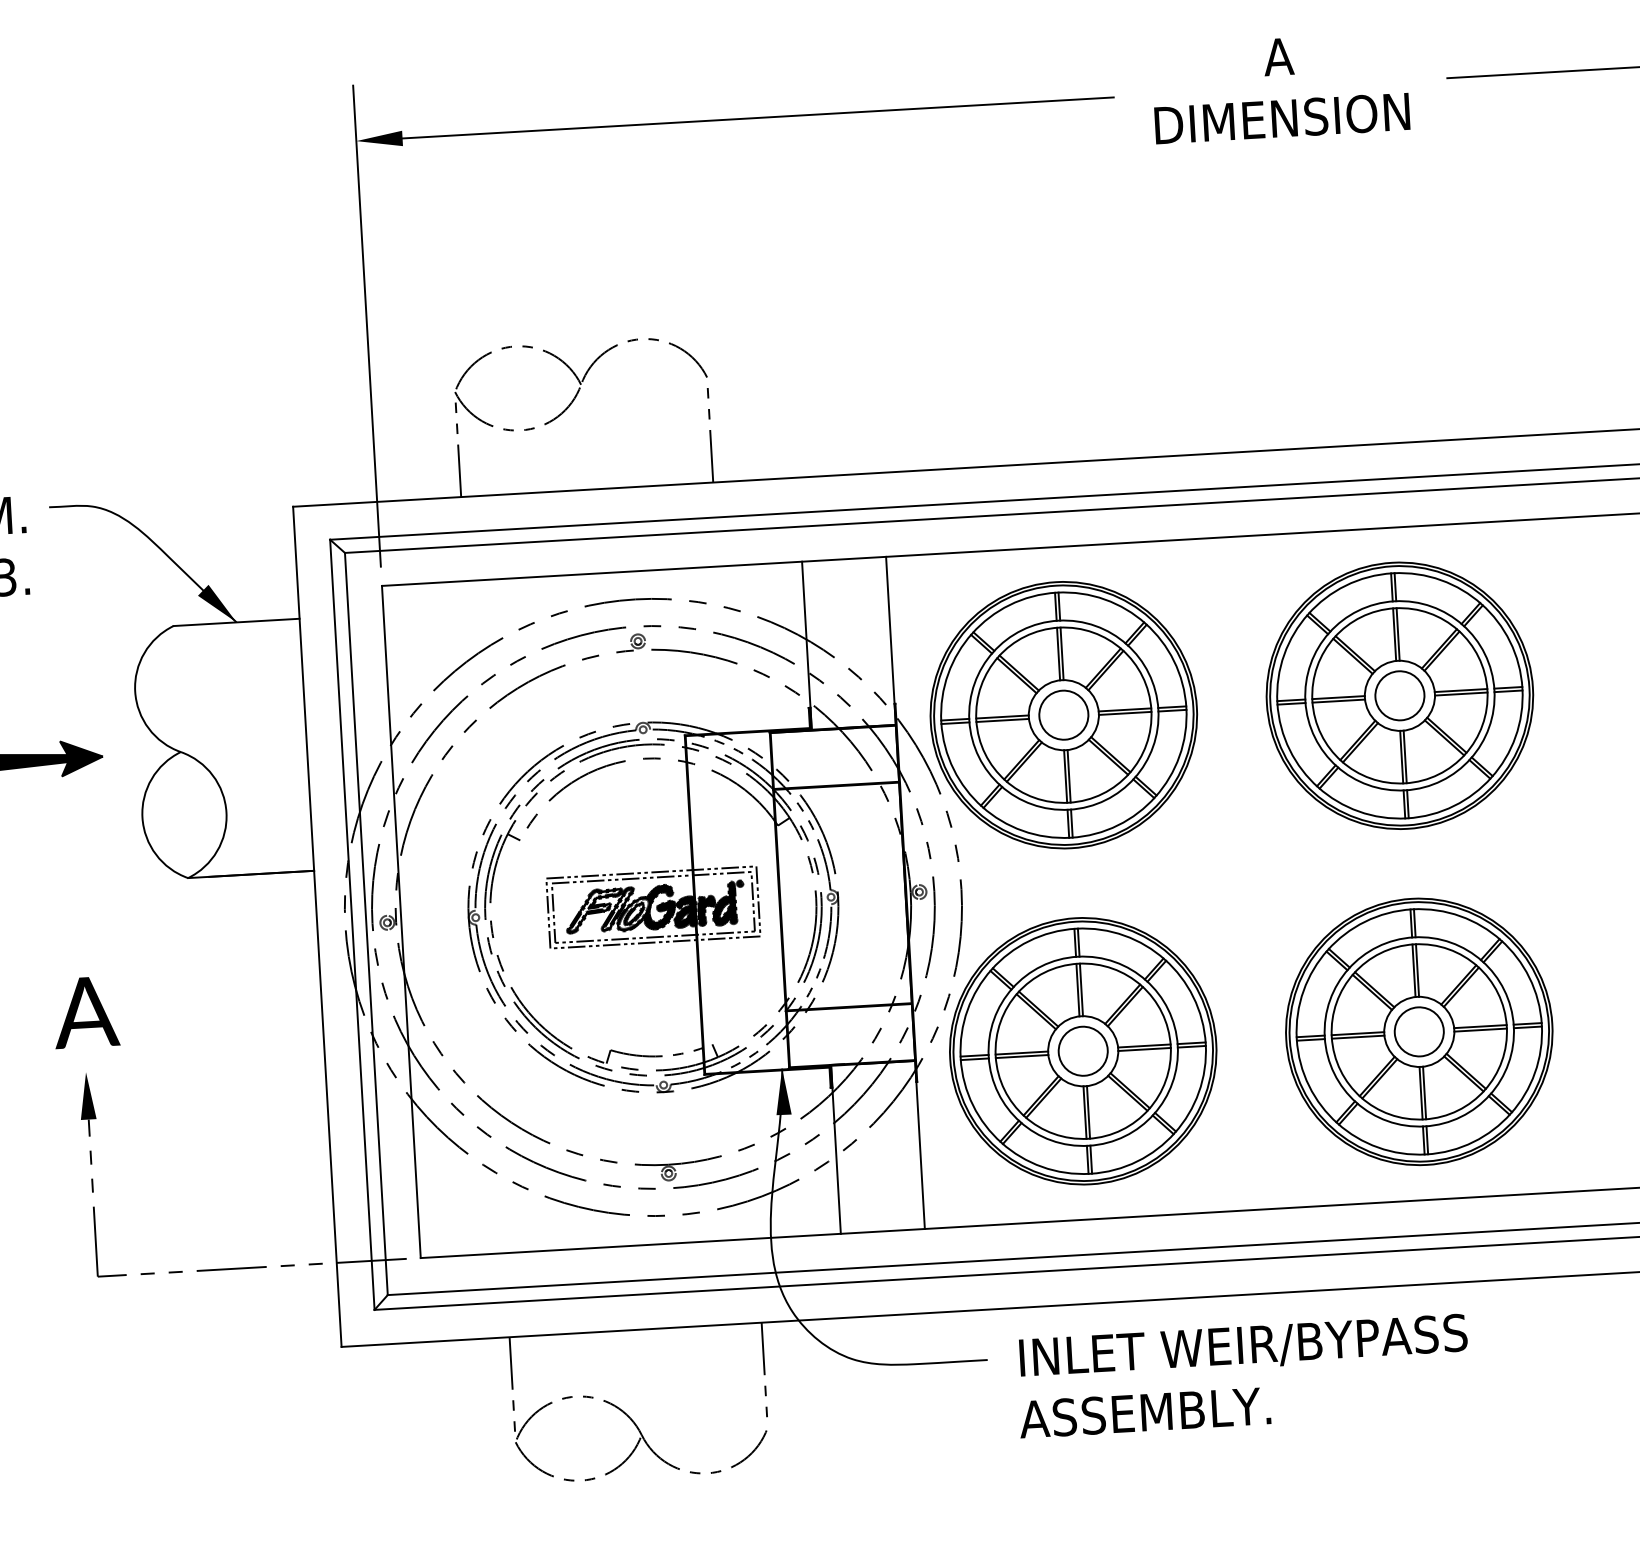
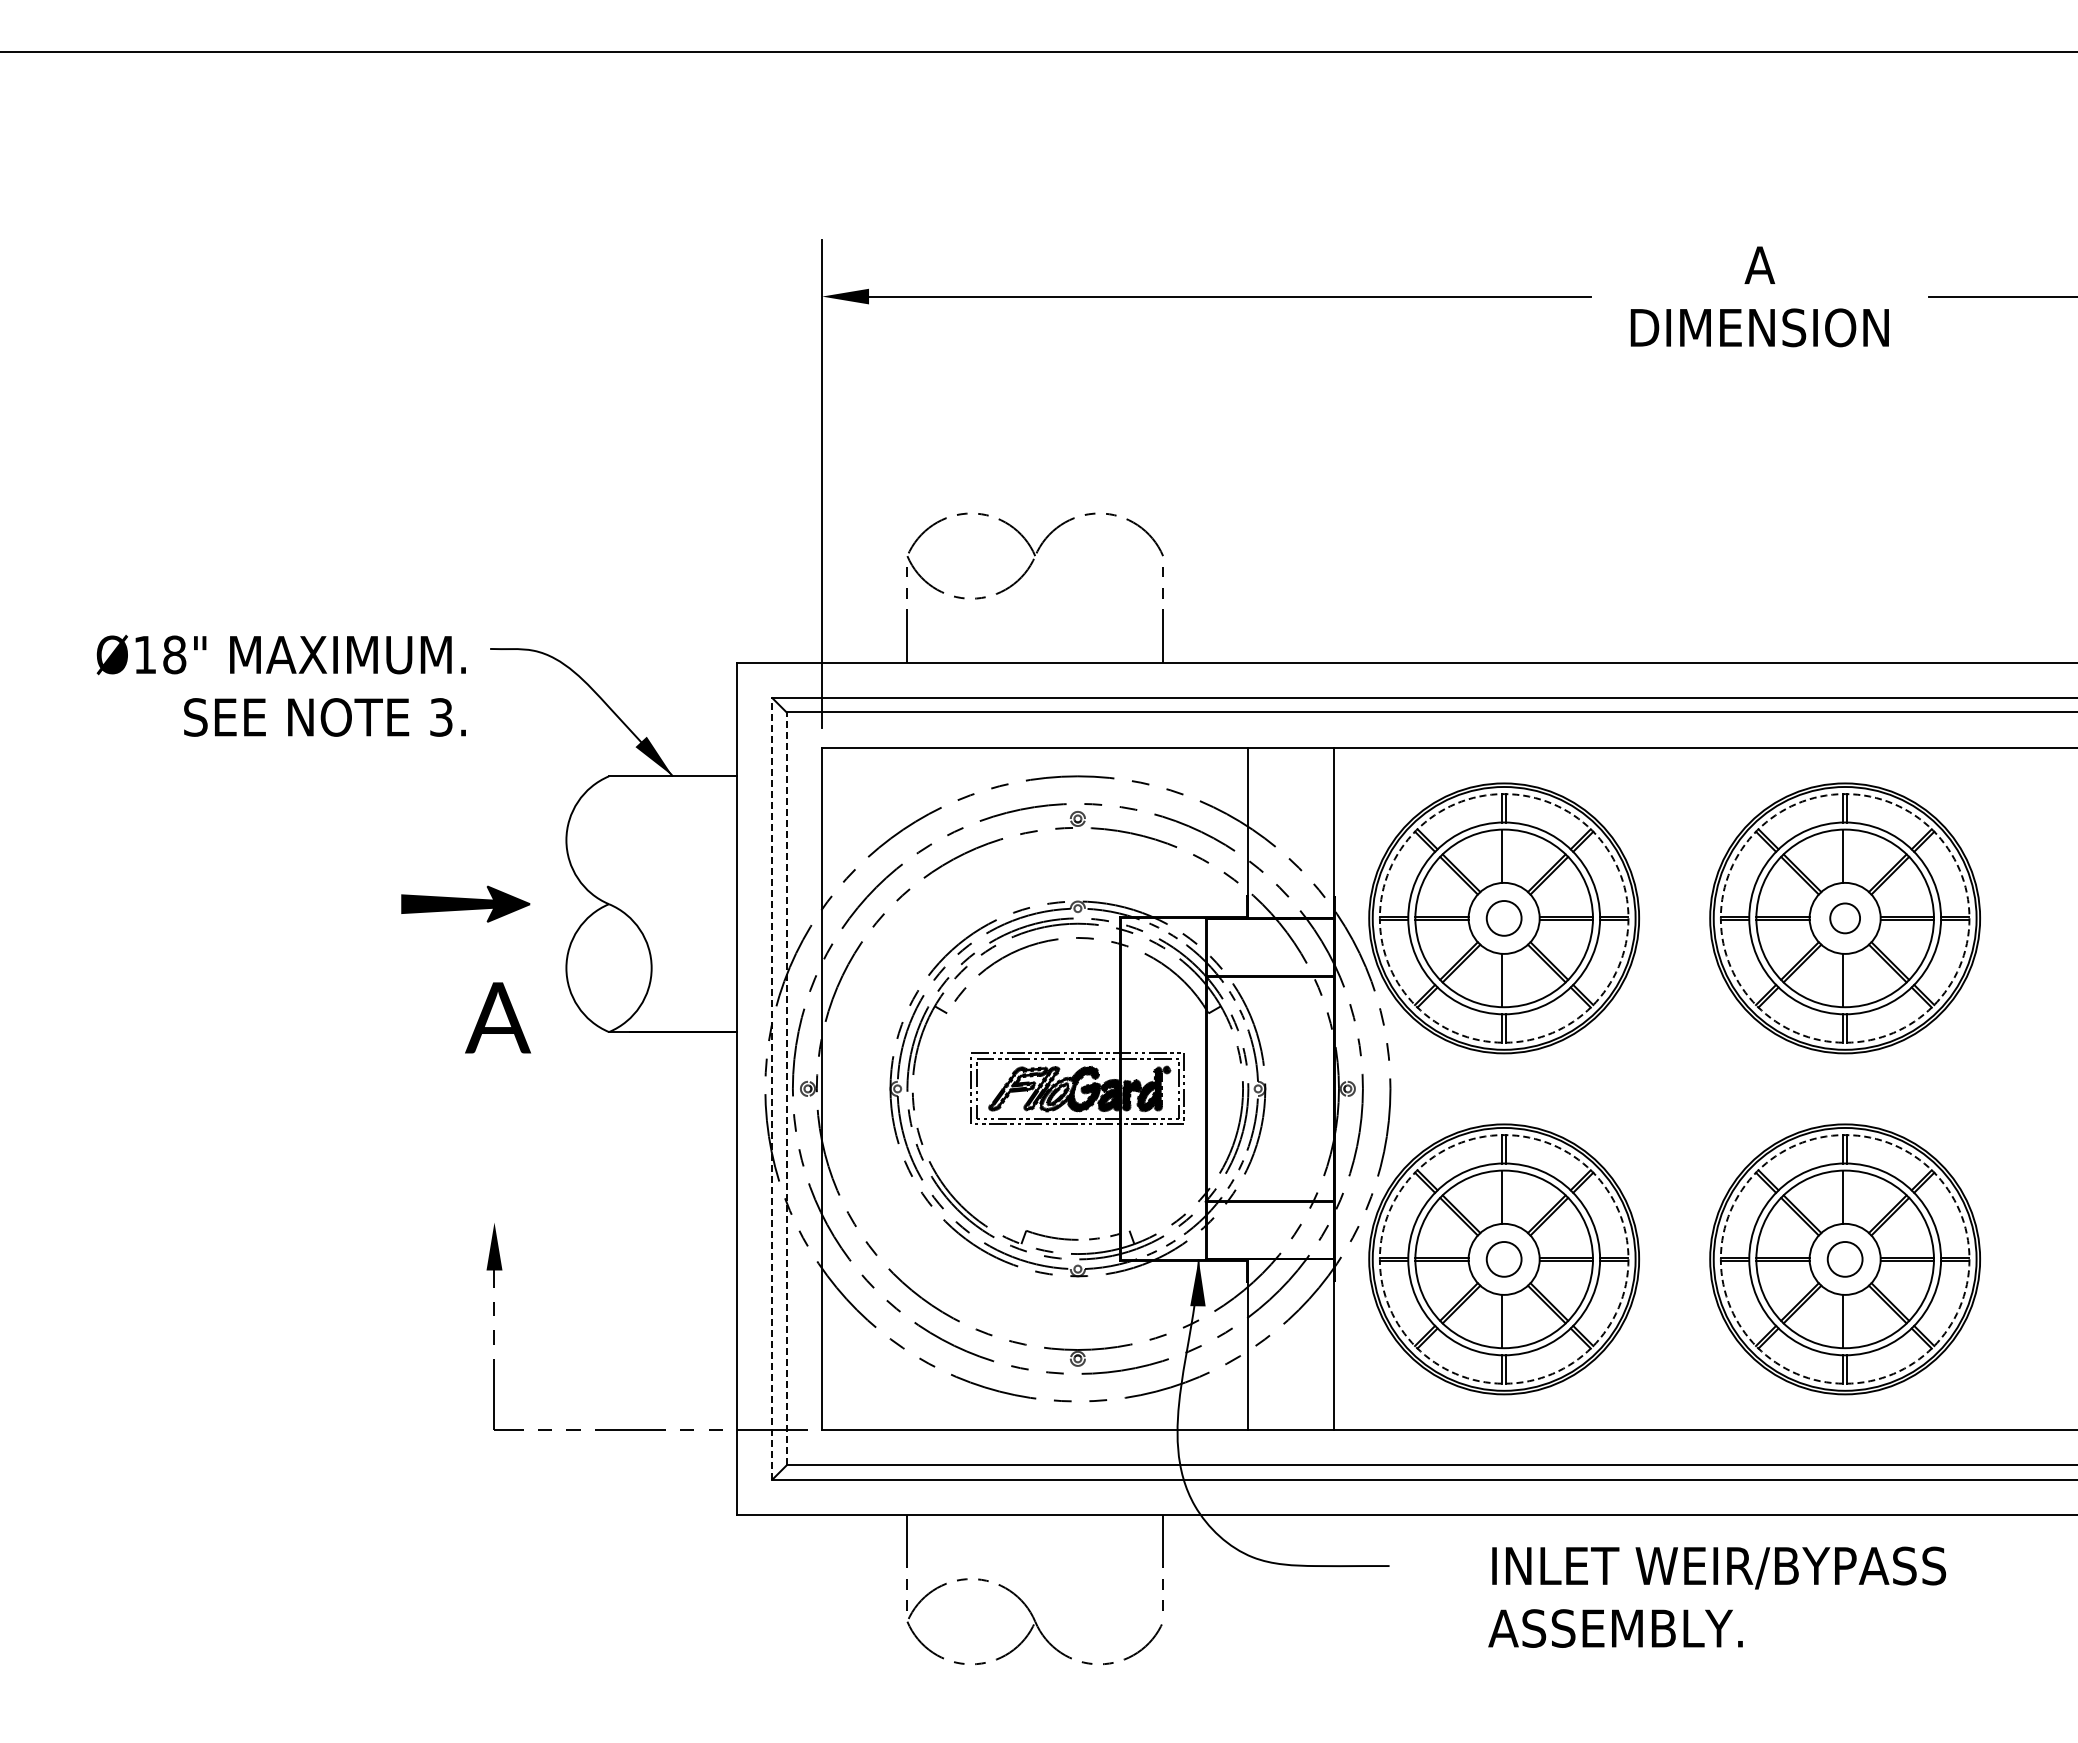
line: (1397, 633) -> (1846, 855), removed
line: (1061, 653) -> (1505, 855), removed
circle: (1399, 695) -> (1844, 918), solid -> dashed
circle: (1400, 695) -> (1845, 918), size x0.6
circle: (1063, 715) -> (1503, 918), solid -> dashed
circle: (1064, 715) -> (1504, 918), size x0.7
line: (1404, 756) -> (1846, 980), removed
line: (1068, 776) -> (1505, 980), removed
line: (366, 923) -> (786, 1088), solid -> dashed
line: (352, 924) -> (772, 1088), solid -> dashed
line: (1417, 969) -> (1846, 1196), removed
line: (1080, 989) -> (1505, 1196), removed
text: (85, 1011) -> (497, 1017), moved
circle: (1419, 1031) -> (1845, 1259), size x0.7
circle: (1418, 1032) -> (1844, 1259), solid -> dashed
circle: (1082, 1051) -> (1503, 1259), solid -> dashed
circle: (1083, 1051) -> (1504, 1259), size x0.7
line: (1424, 1093) -> (1846, 1321), removed
line: (1088, 1112) -> (1505, 1321), removed
text: (1243, 1375) -> (1717, 1596), moved

